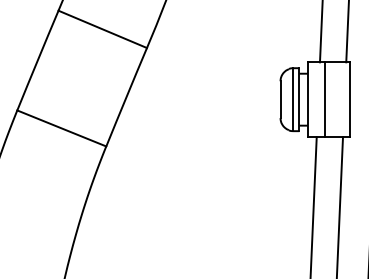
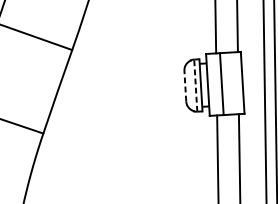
line: (280, 99) -> (185, 86), solid -> dashed
line: (293, 99) -> (196, 85), solid -> dashed

